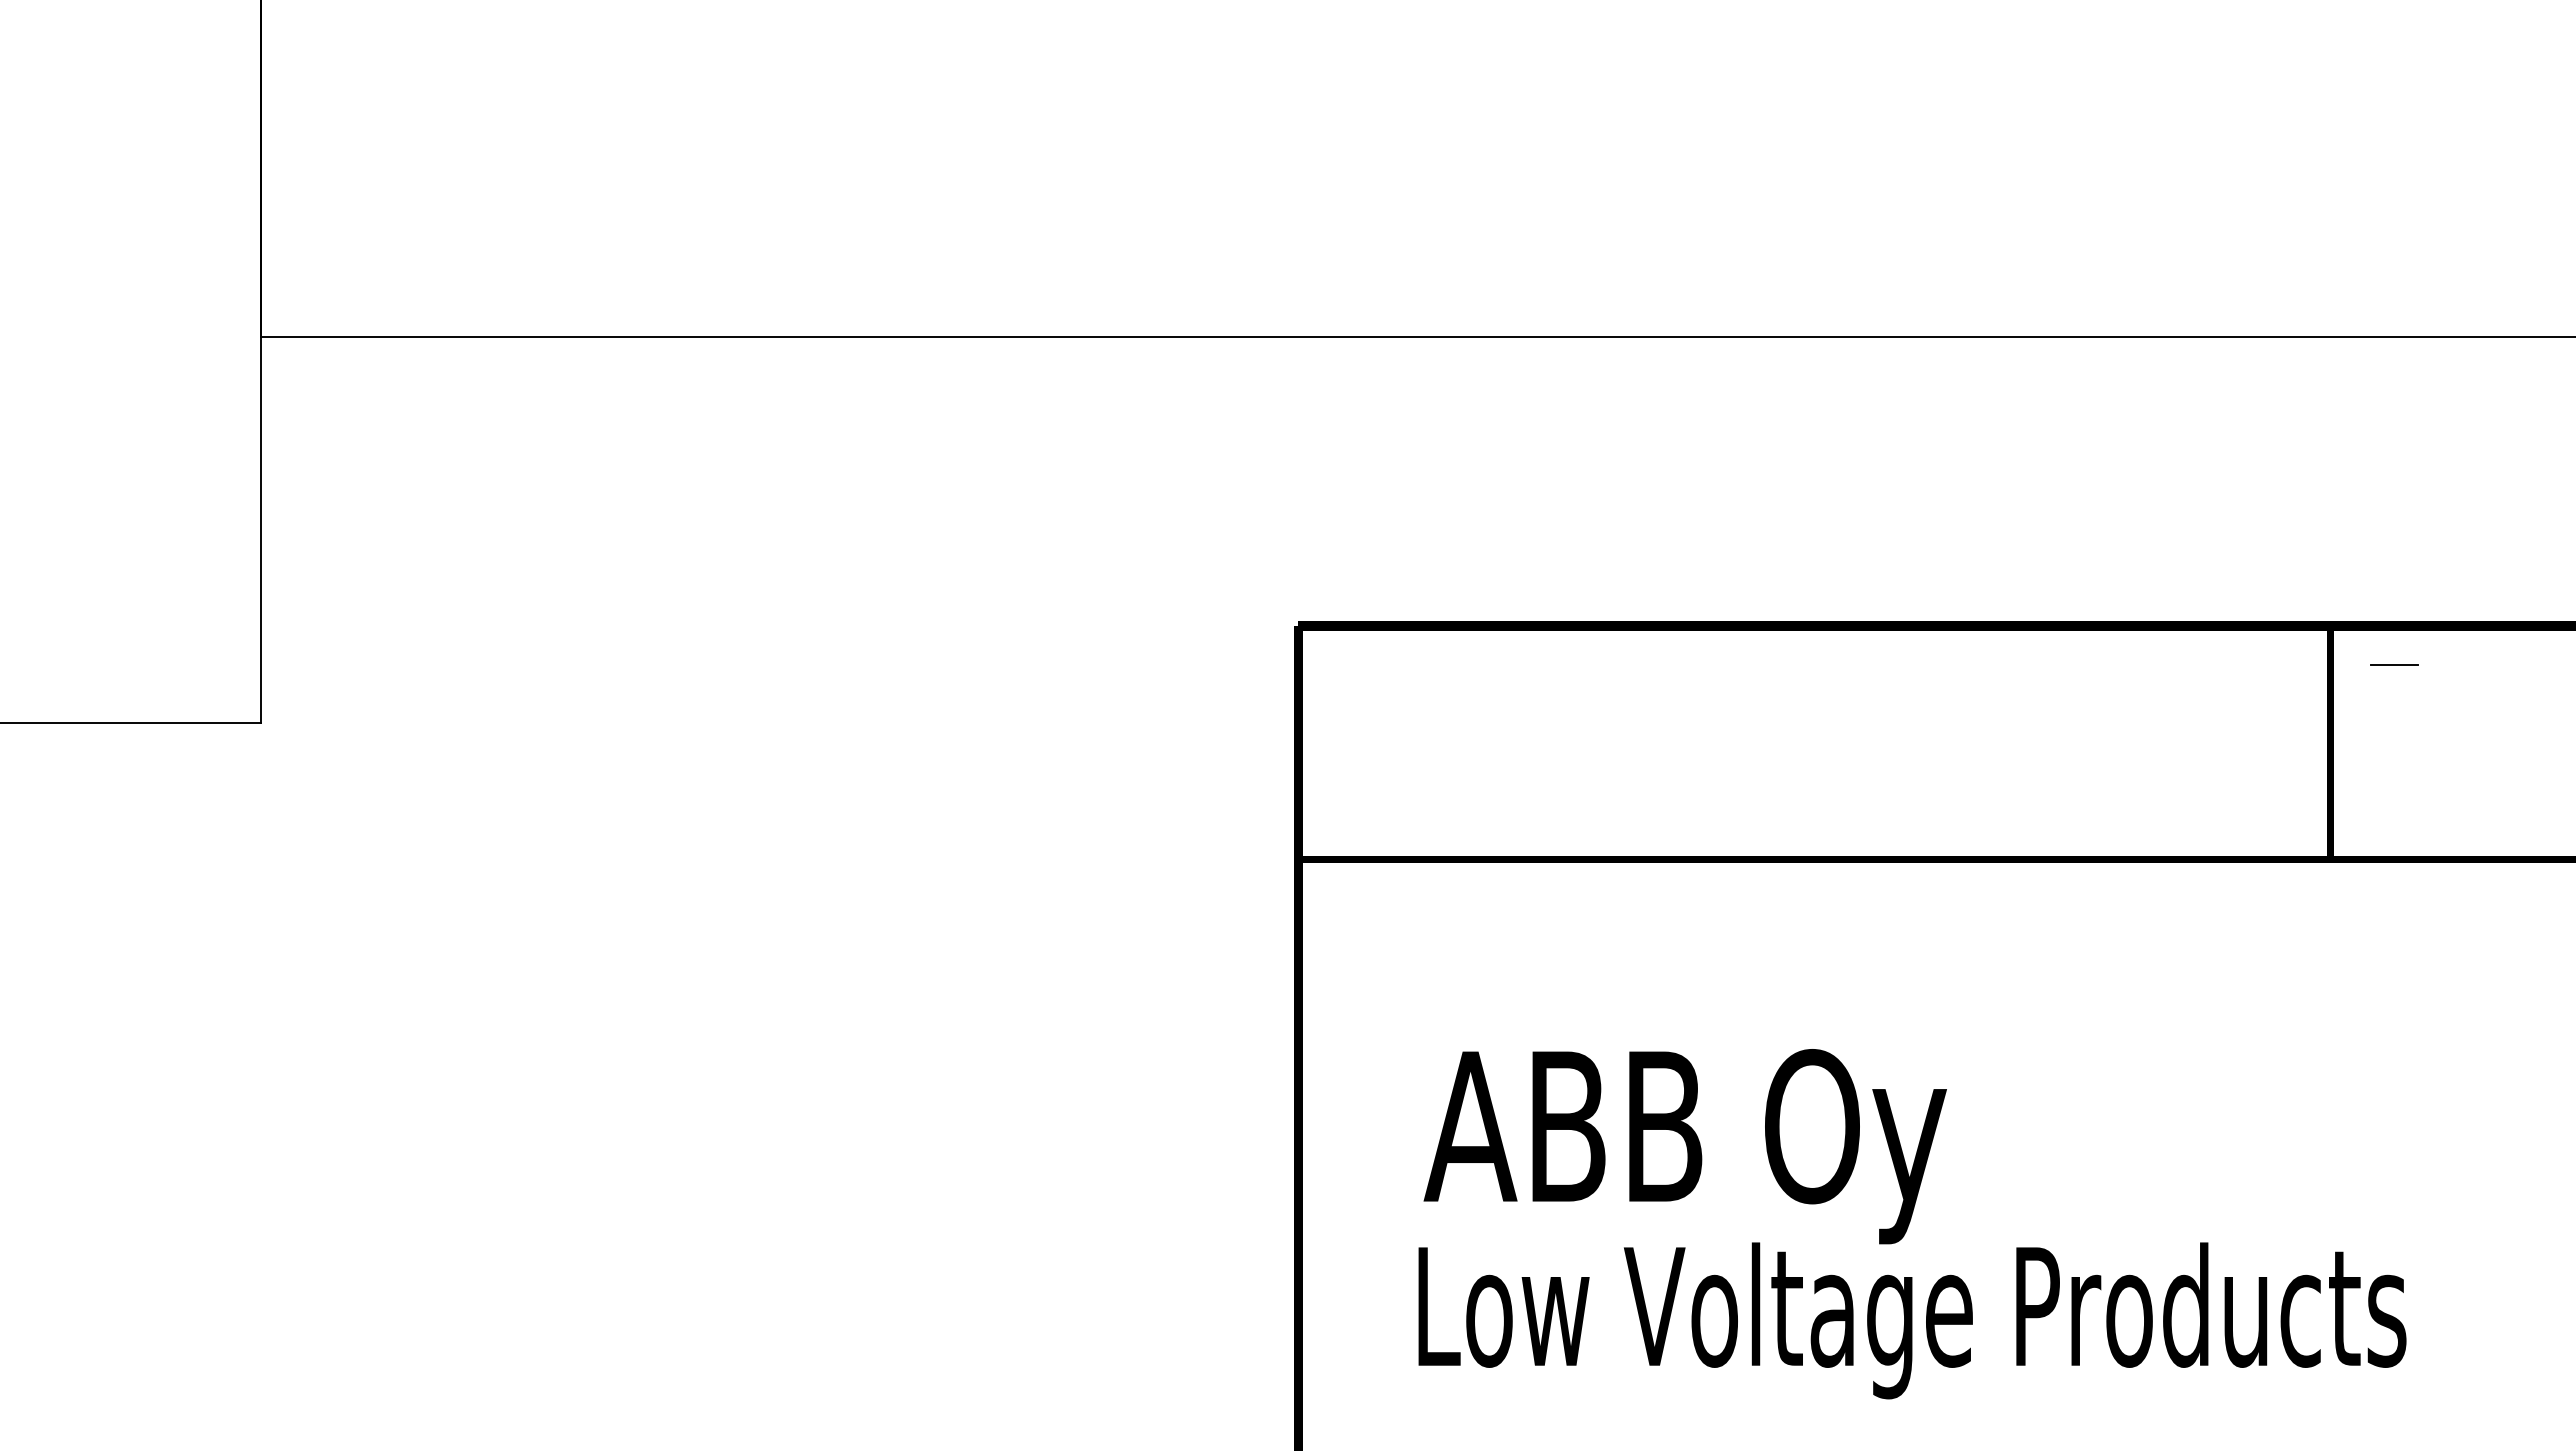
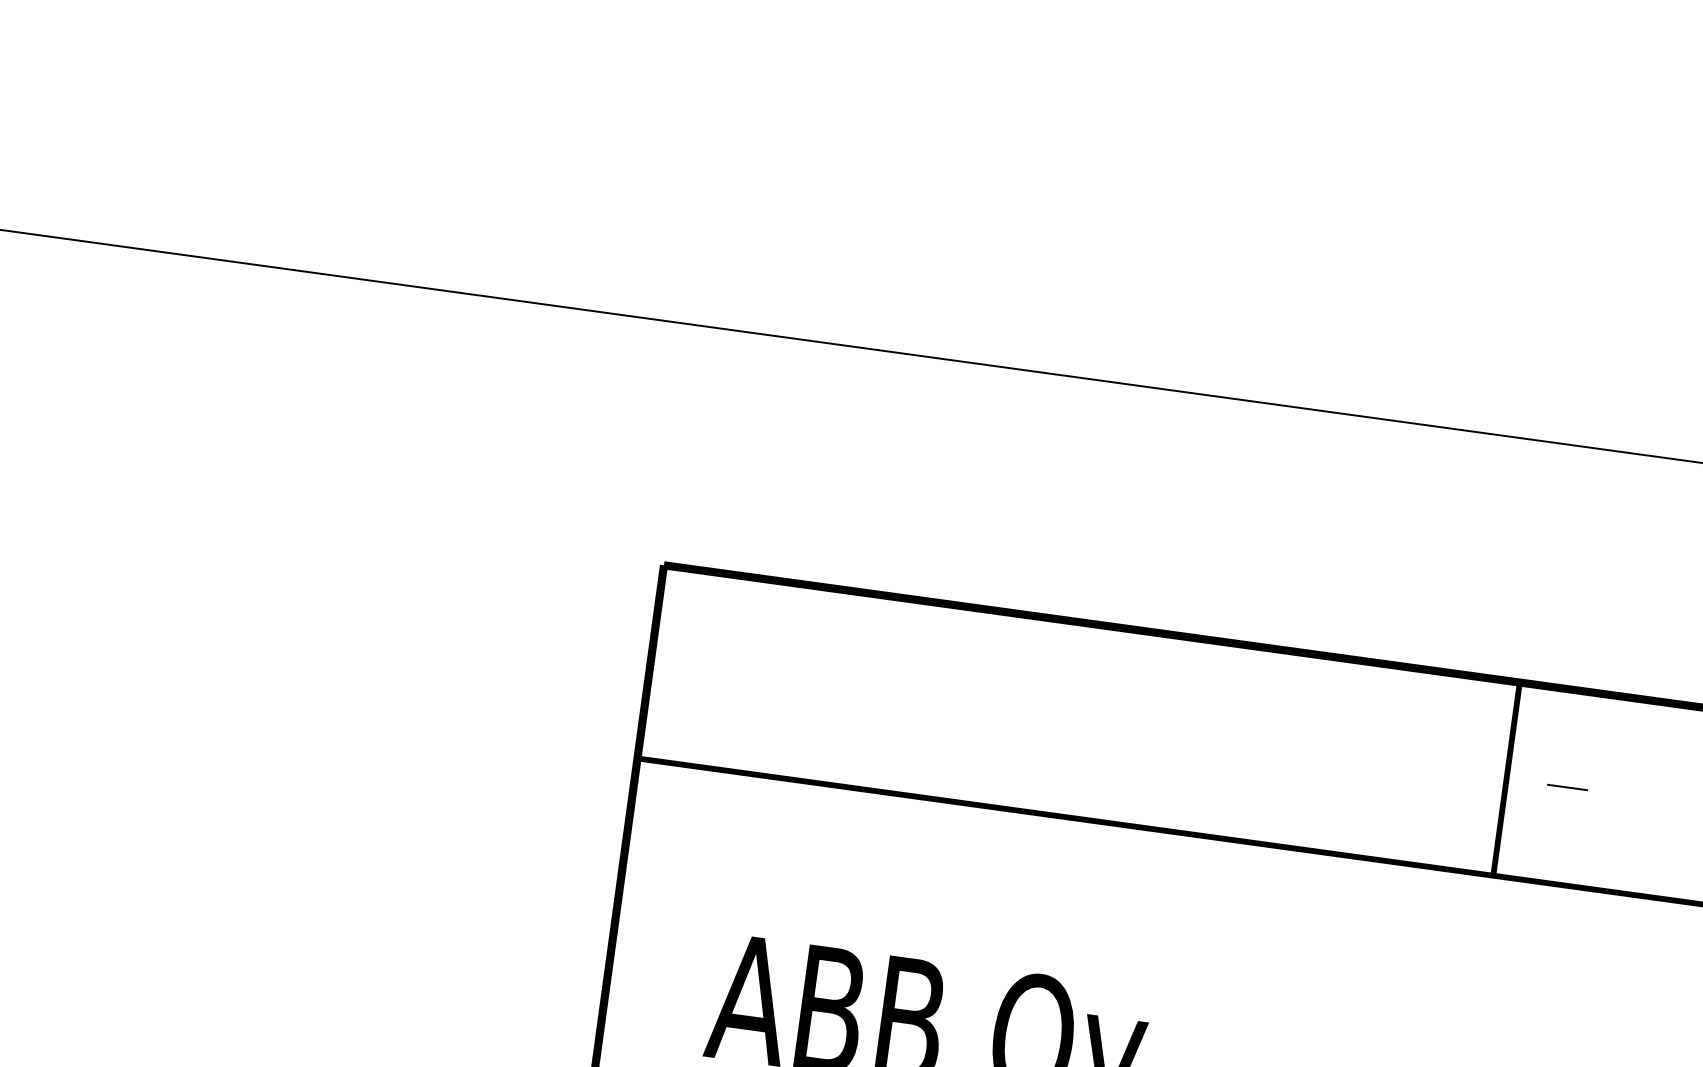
line: (2394, 664) -> (1567, 787), moved

